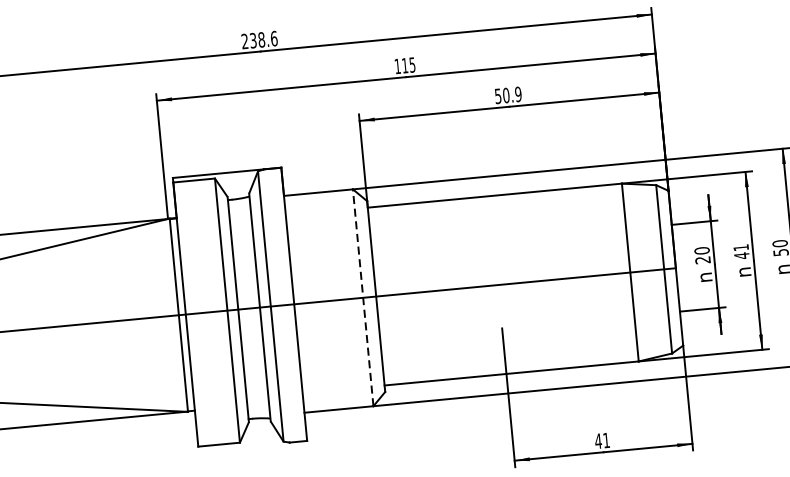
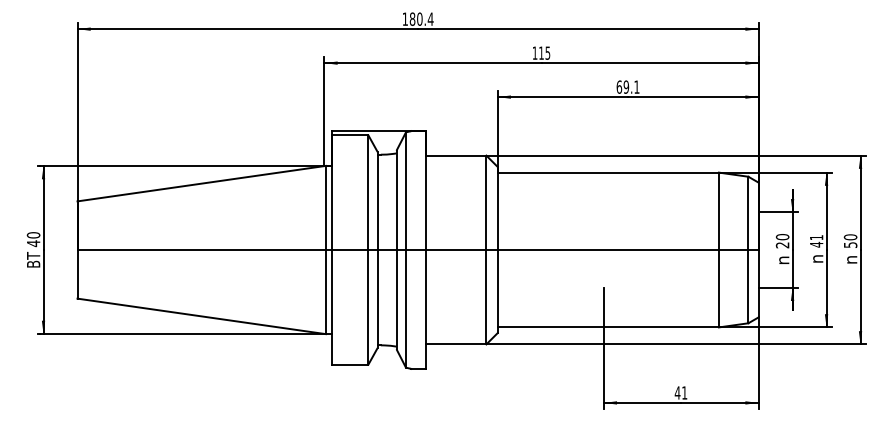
text: (258, 39) -> (417, 18), 238.6 -> 180.4
text: (507, 94) -> (627, 86), 50.9 -> 69.1
line: (363, 297) -> (486, 249), dashed -> solid

